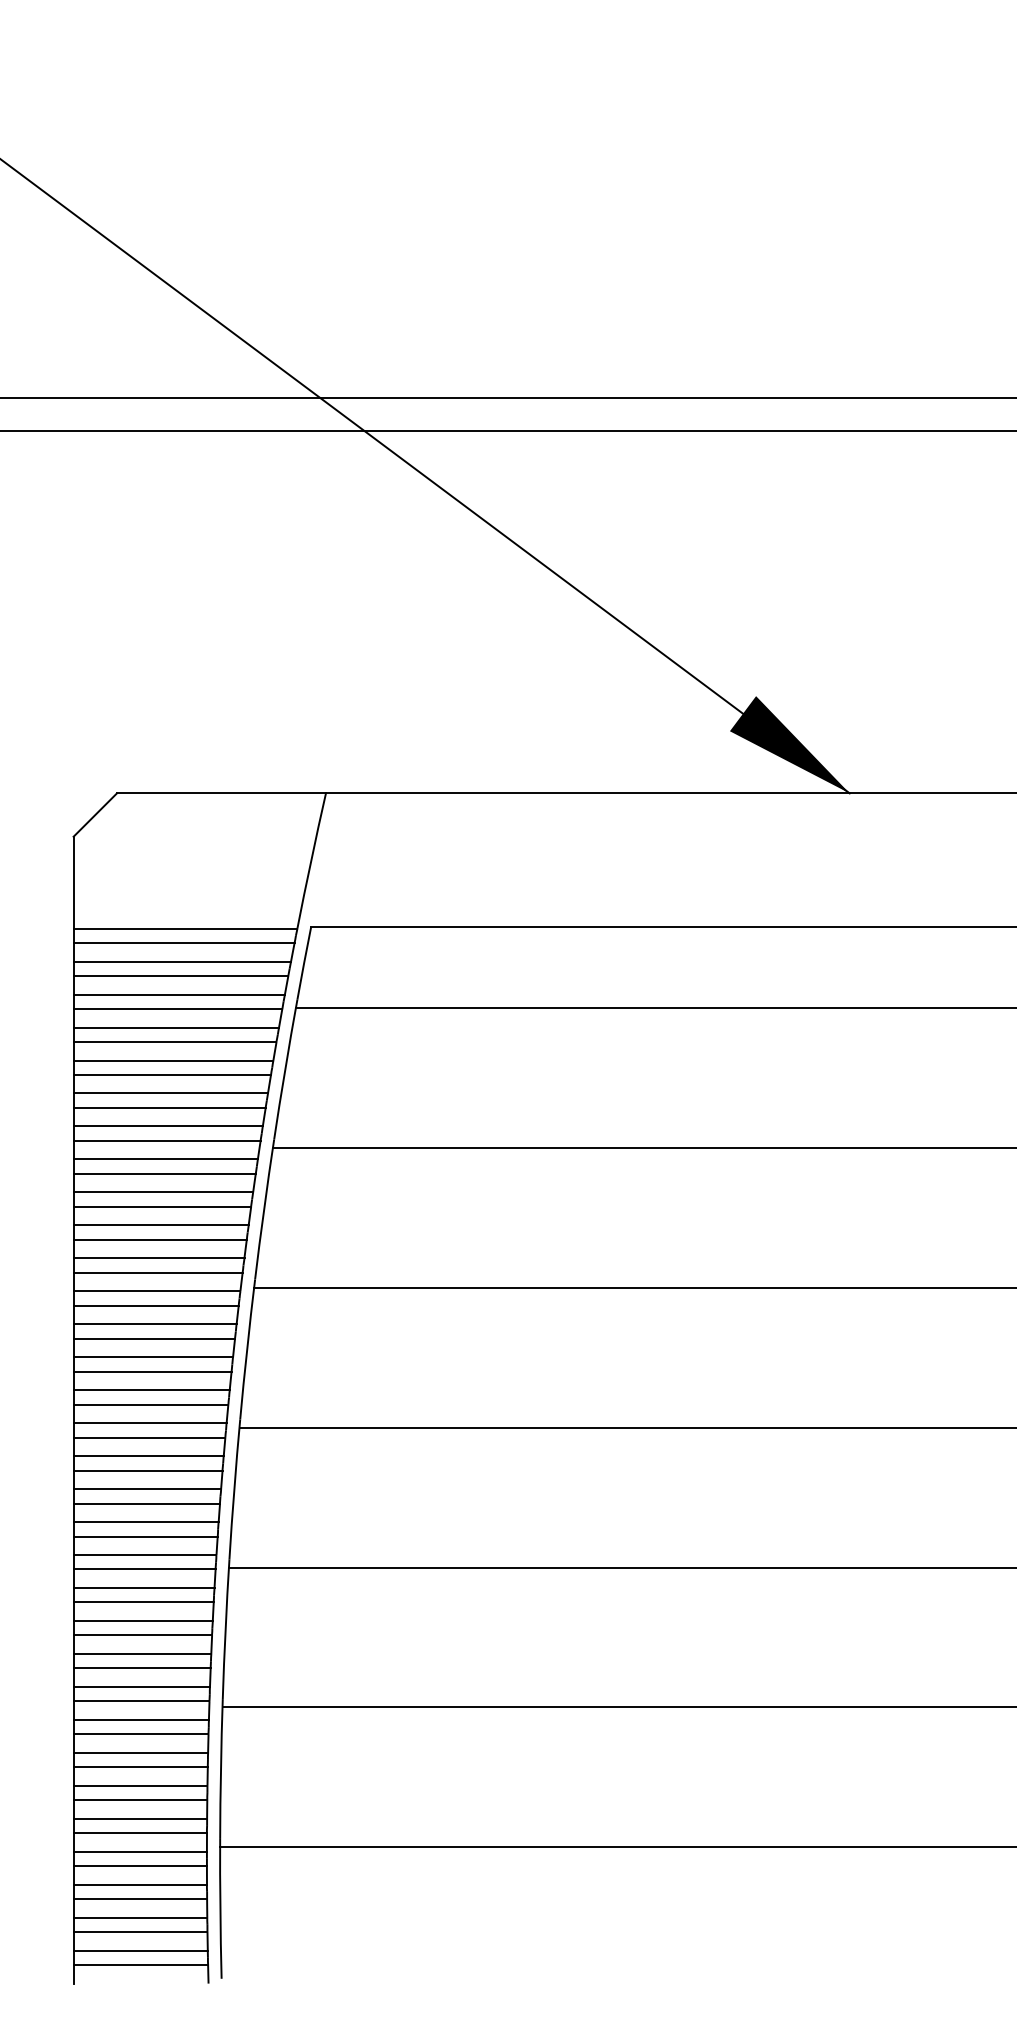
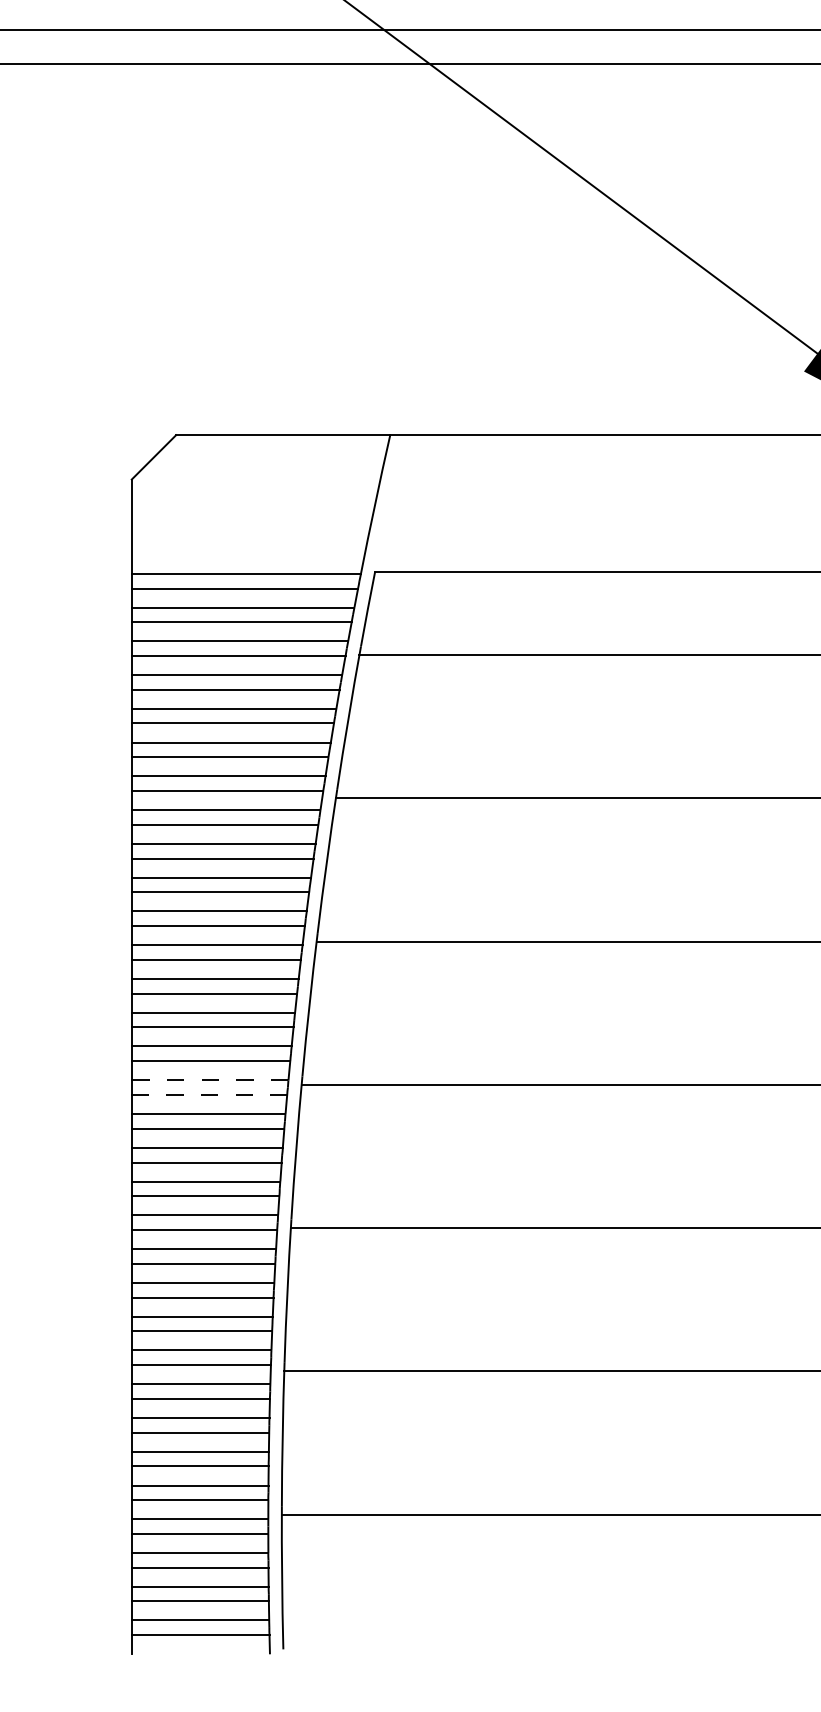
line: (149, 1423) -> (209, 1080), solid -> dashed
line: (149, 1437) -> (209, 1094), solid -> dashed

